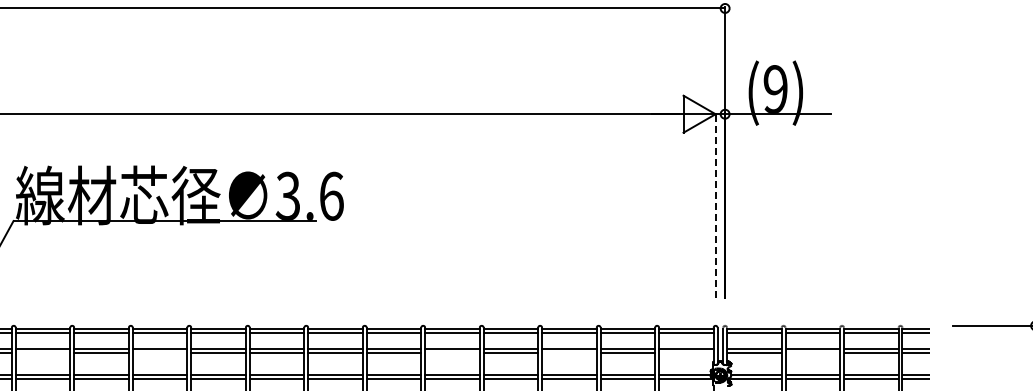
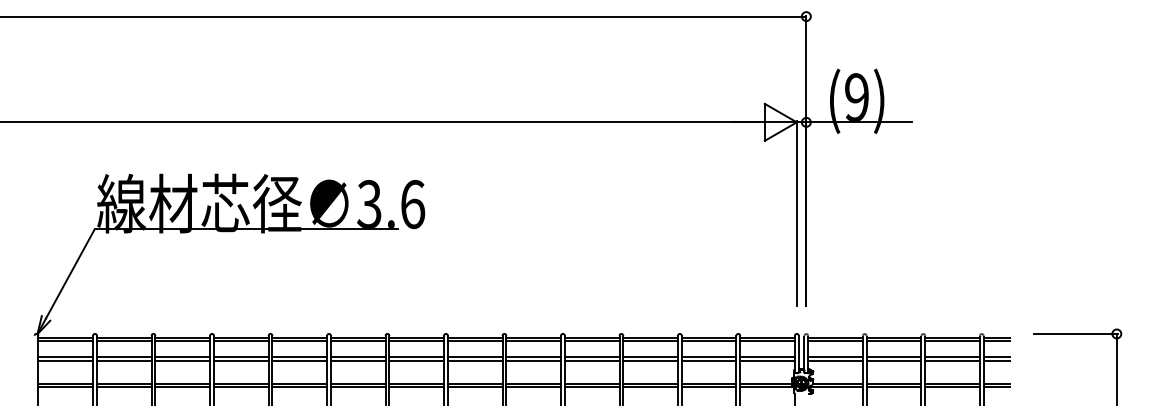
line: (715, 205) -> (796, 213), dashed -> solid
line: (42, 352) -> (123, 360), added
line: (159, 352) -> (240, 360), added
line: (452, 352) -> (533, 360), added
line: (569, 352) -> (650, 360), added
line: (686, 352) -> (767, 360), added
line: (812, 352) -> (893, 360), added

